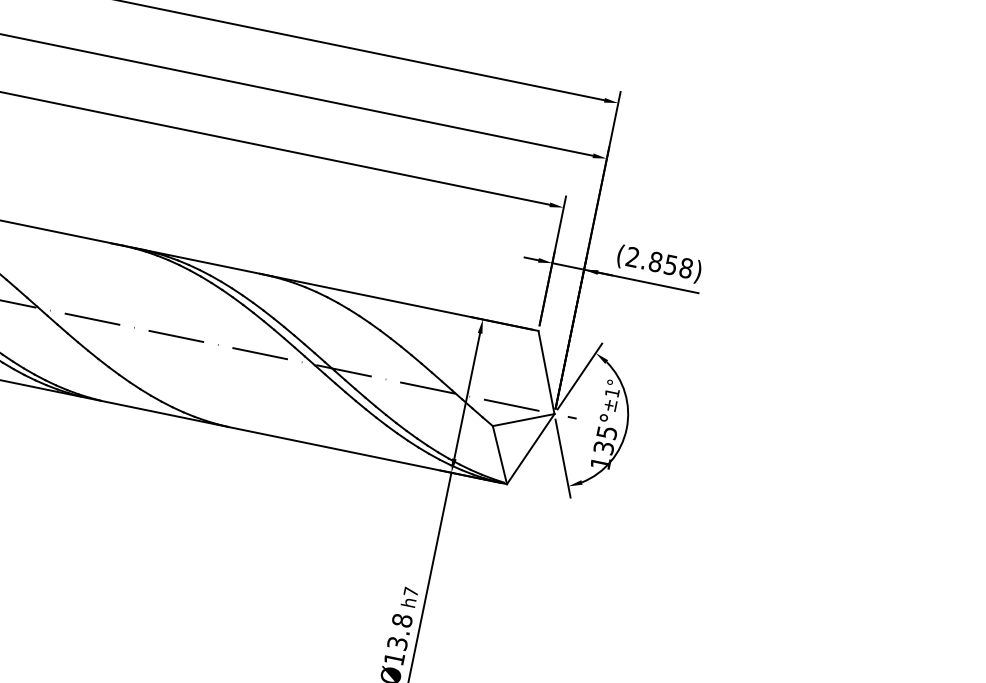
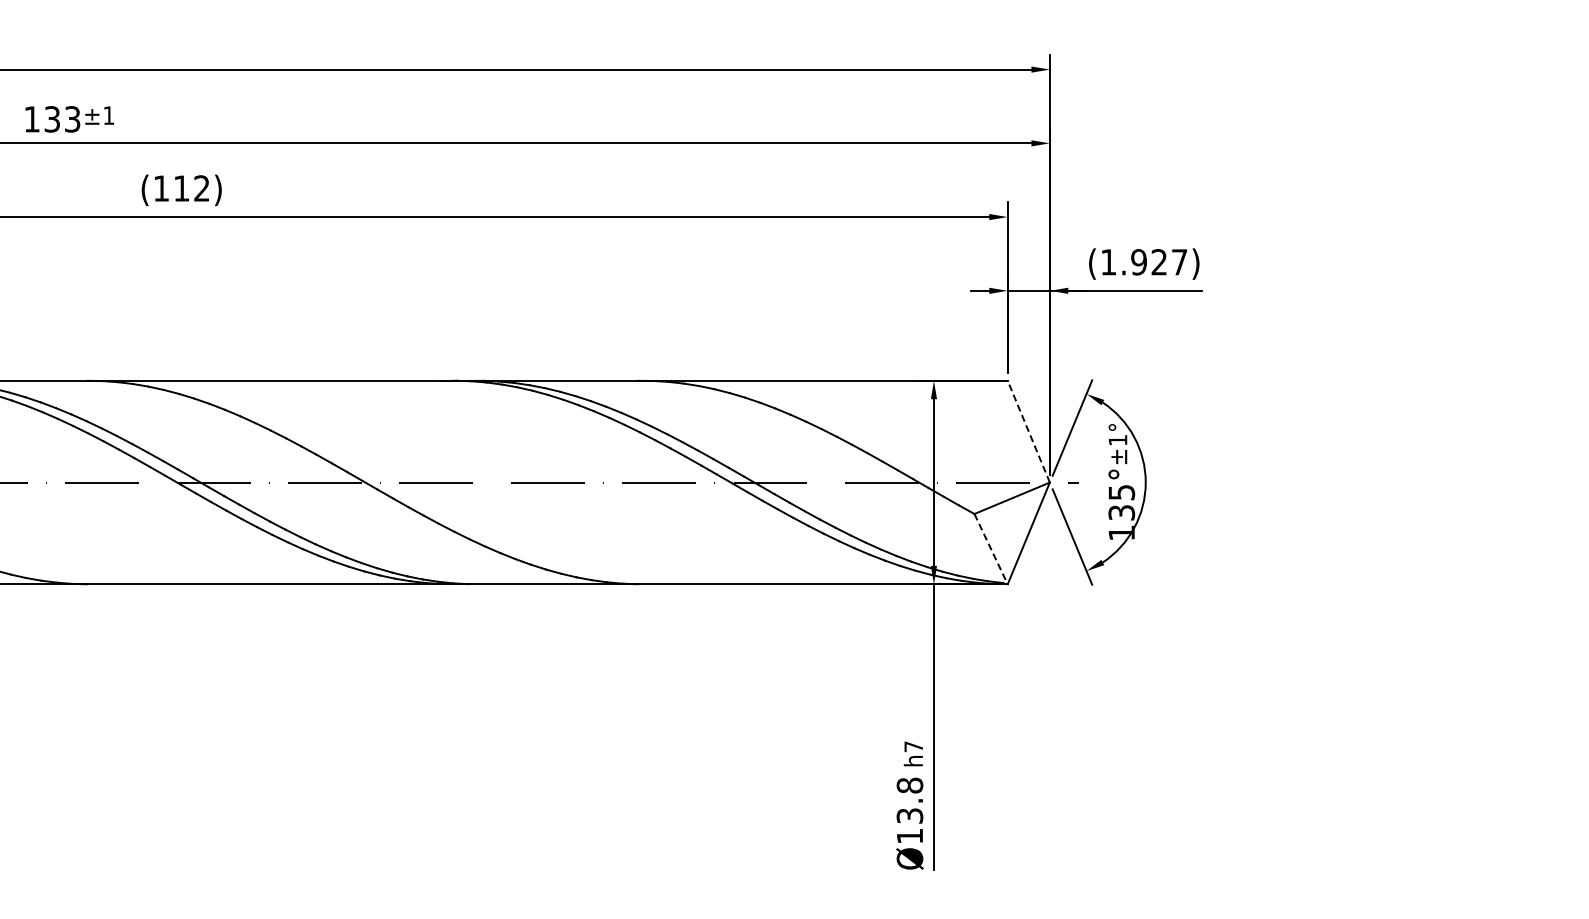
text: (659, 262) -> (1144, 262), (2.858) -> (1.927)
line: (546, 372) -> (1028, 431), solid -> dashed
line: (500, 455) -> (991, 549), solid -> dashed

